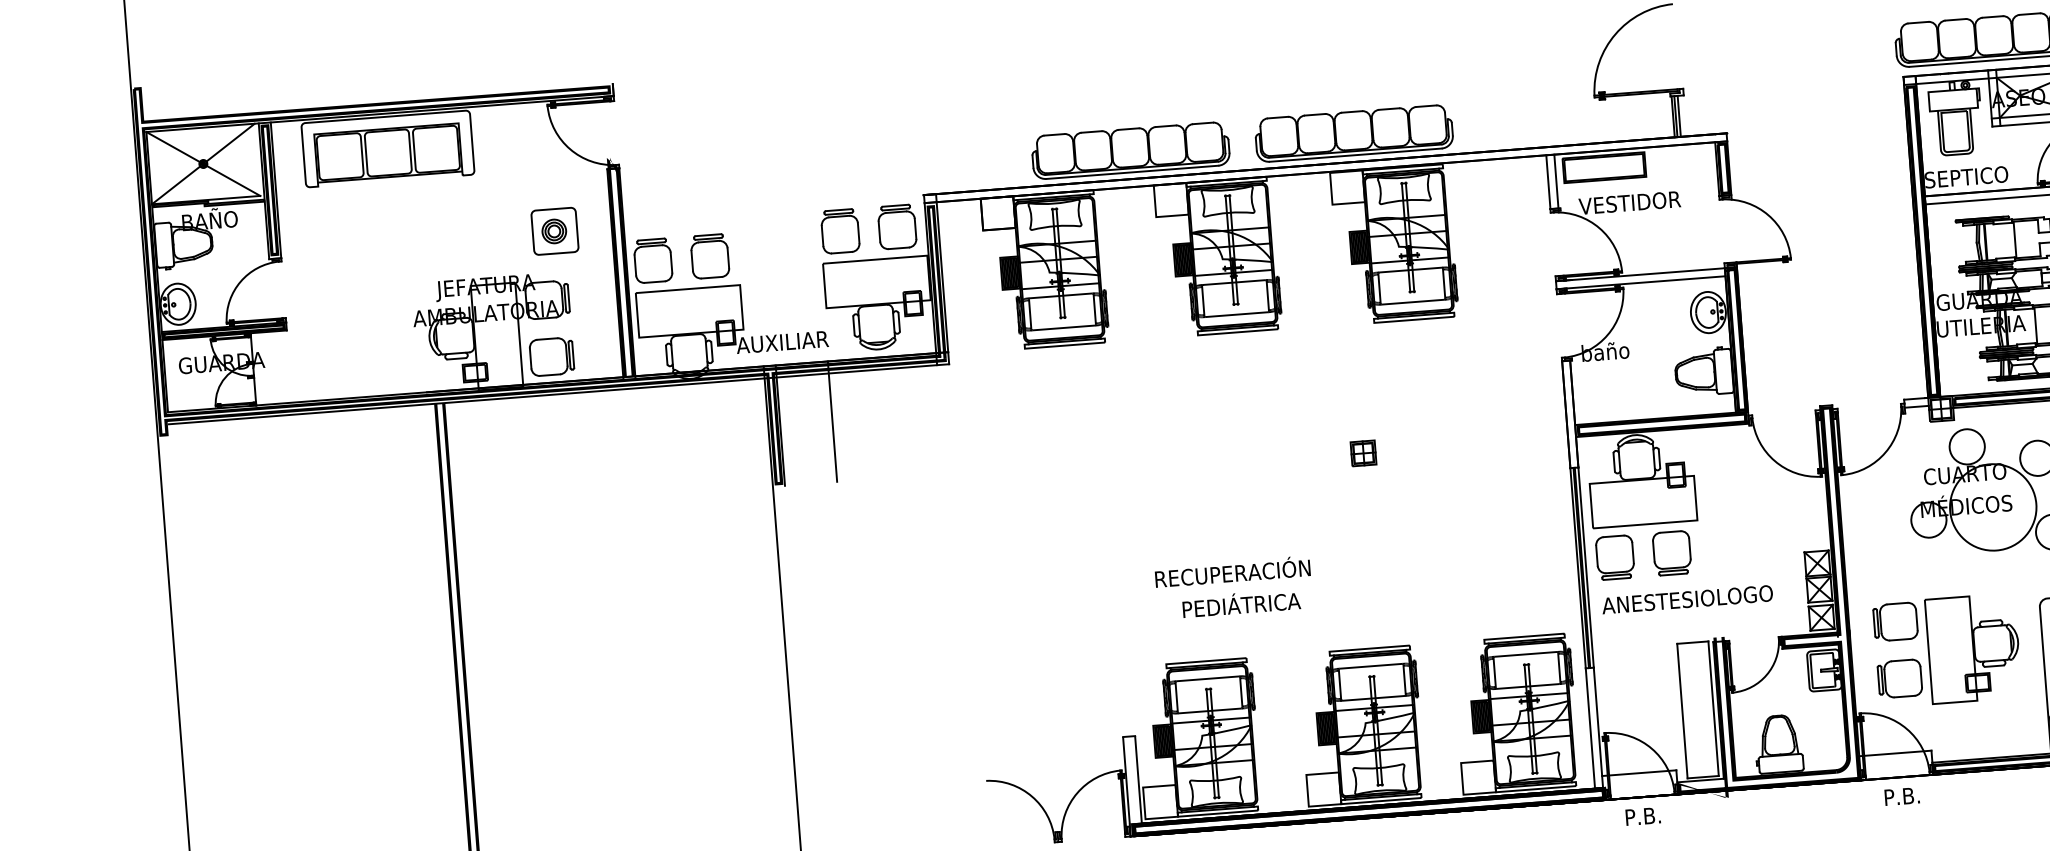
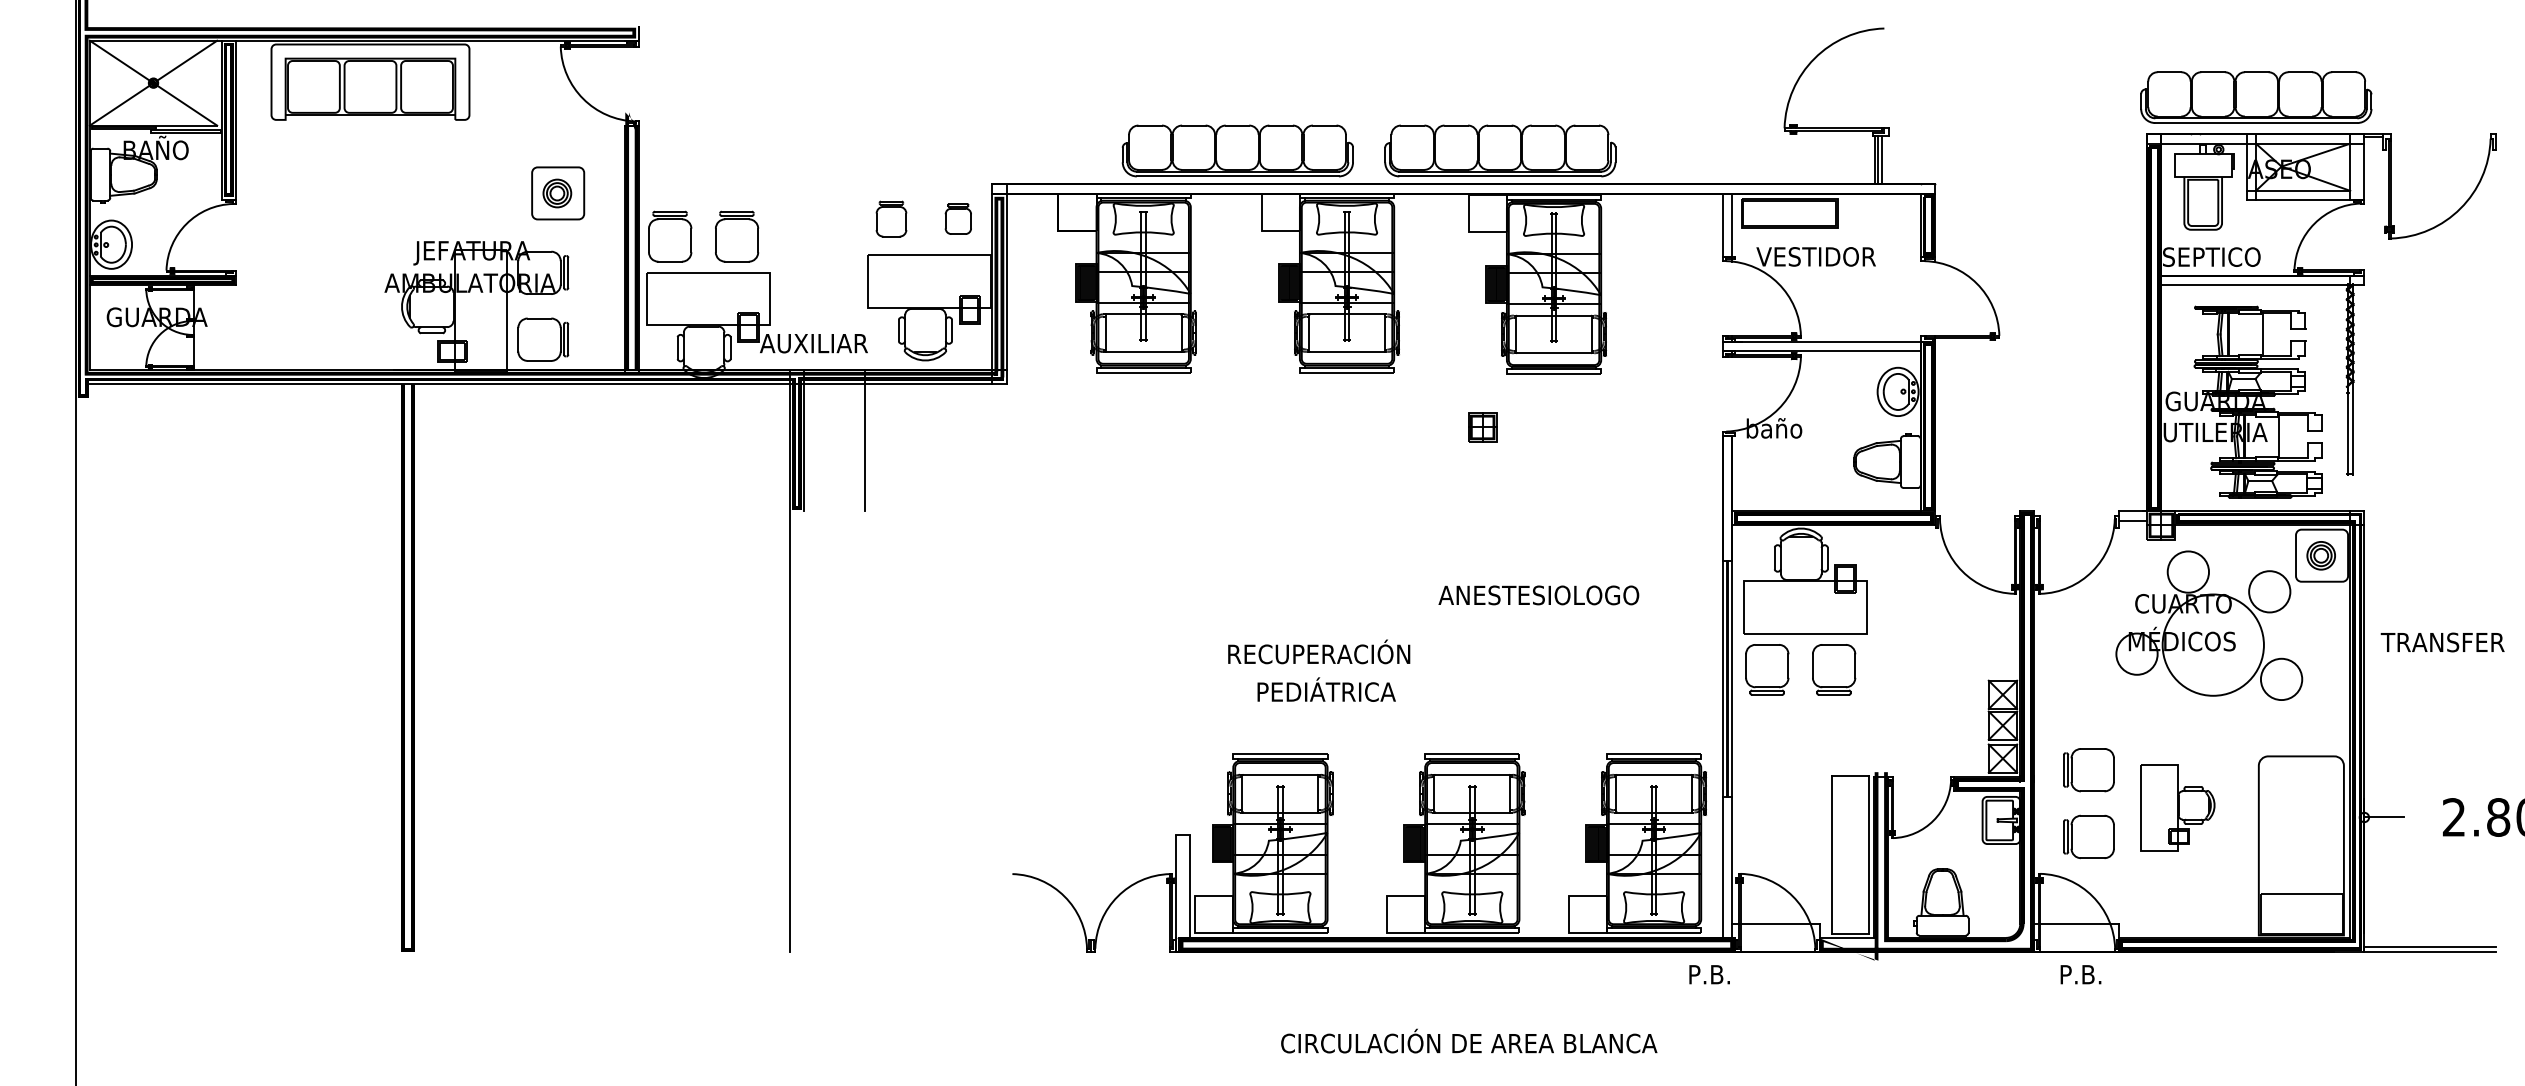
part: (897, 226) -> (958, 218), size x0.6
part: (840, 230) -> (891, 218), size x0.7
part: (1363, 453) -> (1482, 427), moved
text: (1687, 599) -> (1538, 595), moved
part: (1973, 648) -> (2177, 808), size x0.7
text: (1643, 816) -> (1709, 974), moved

